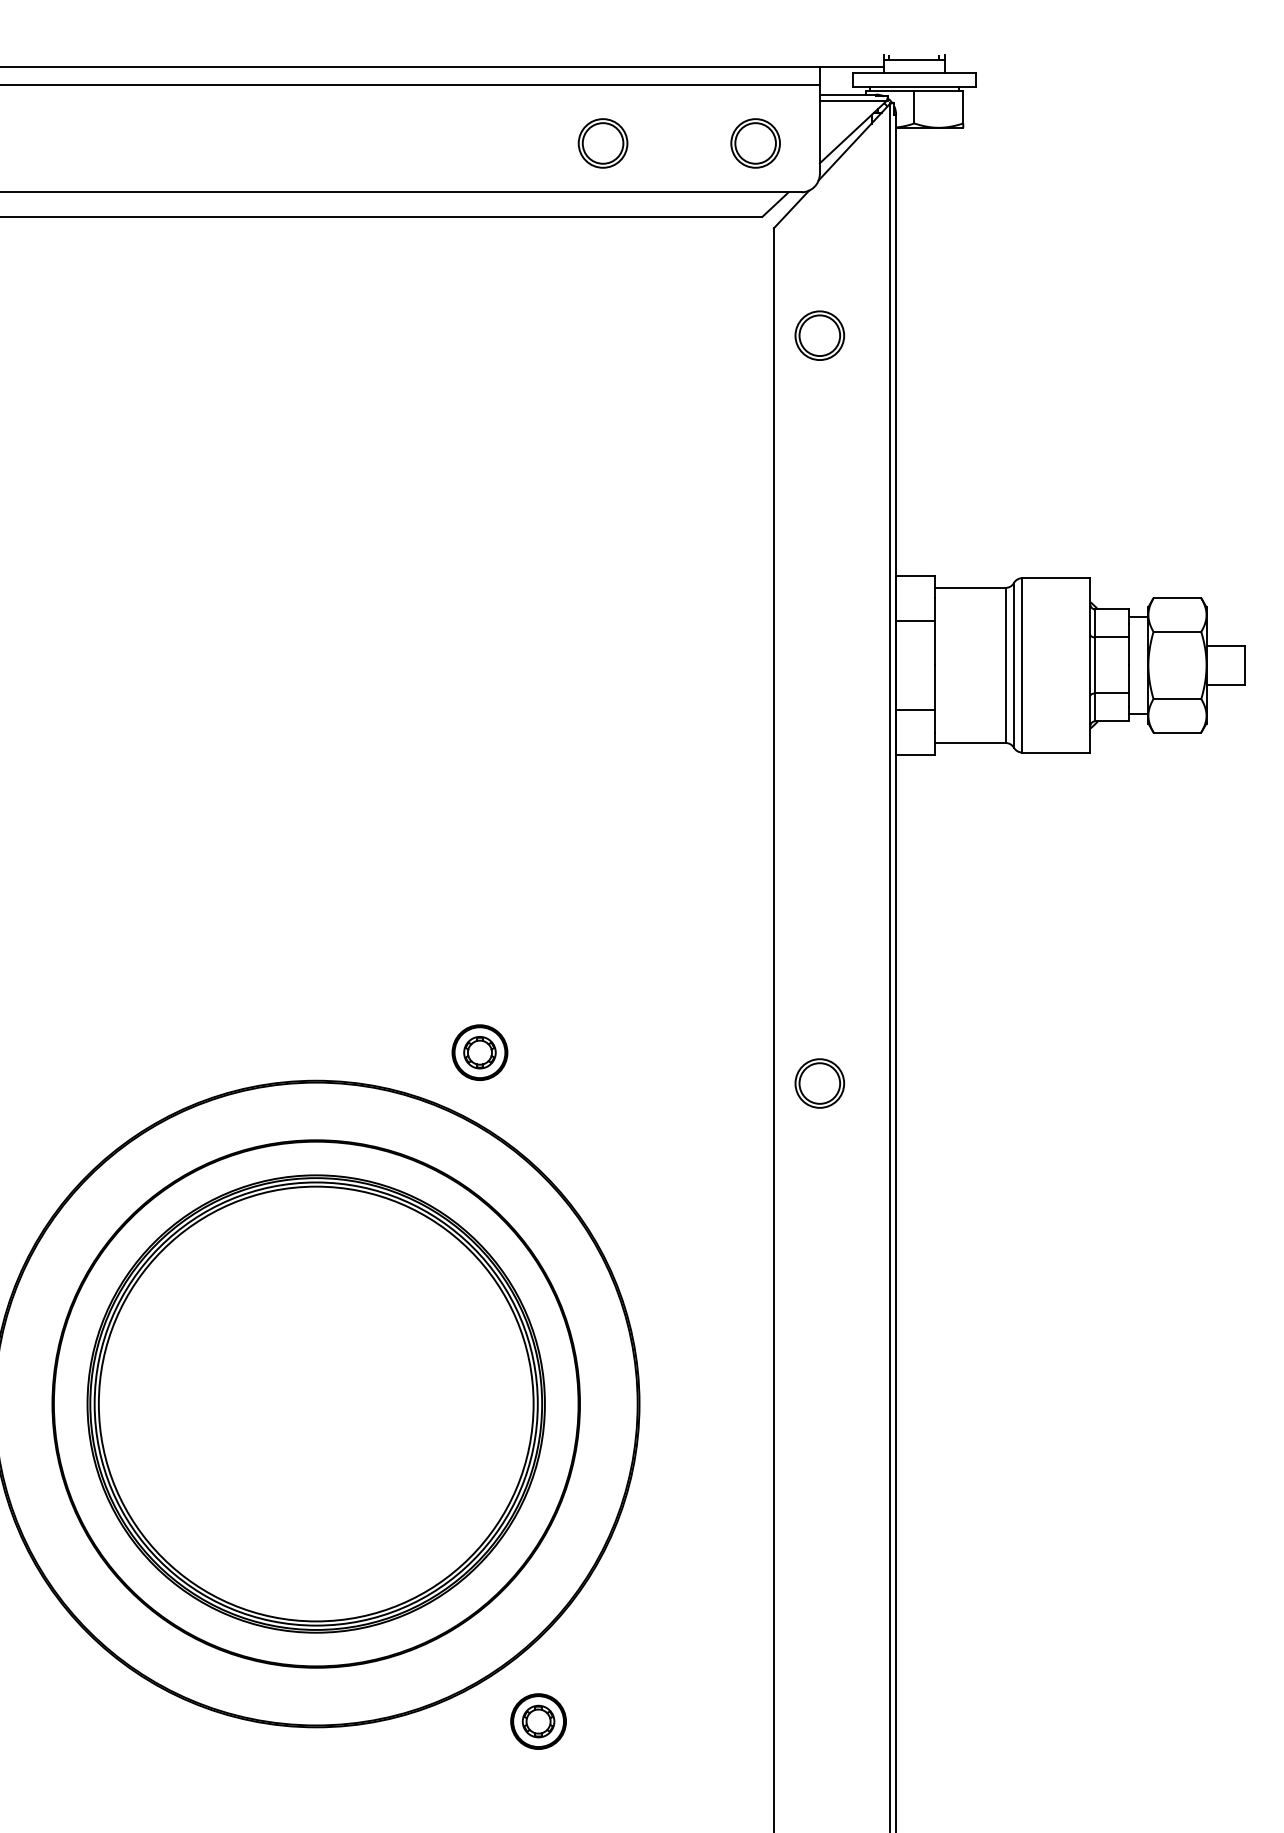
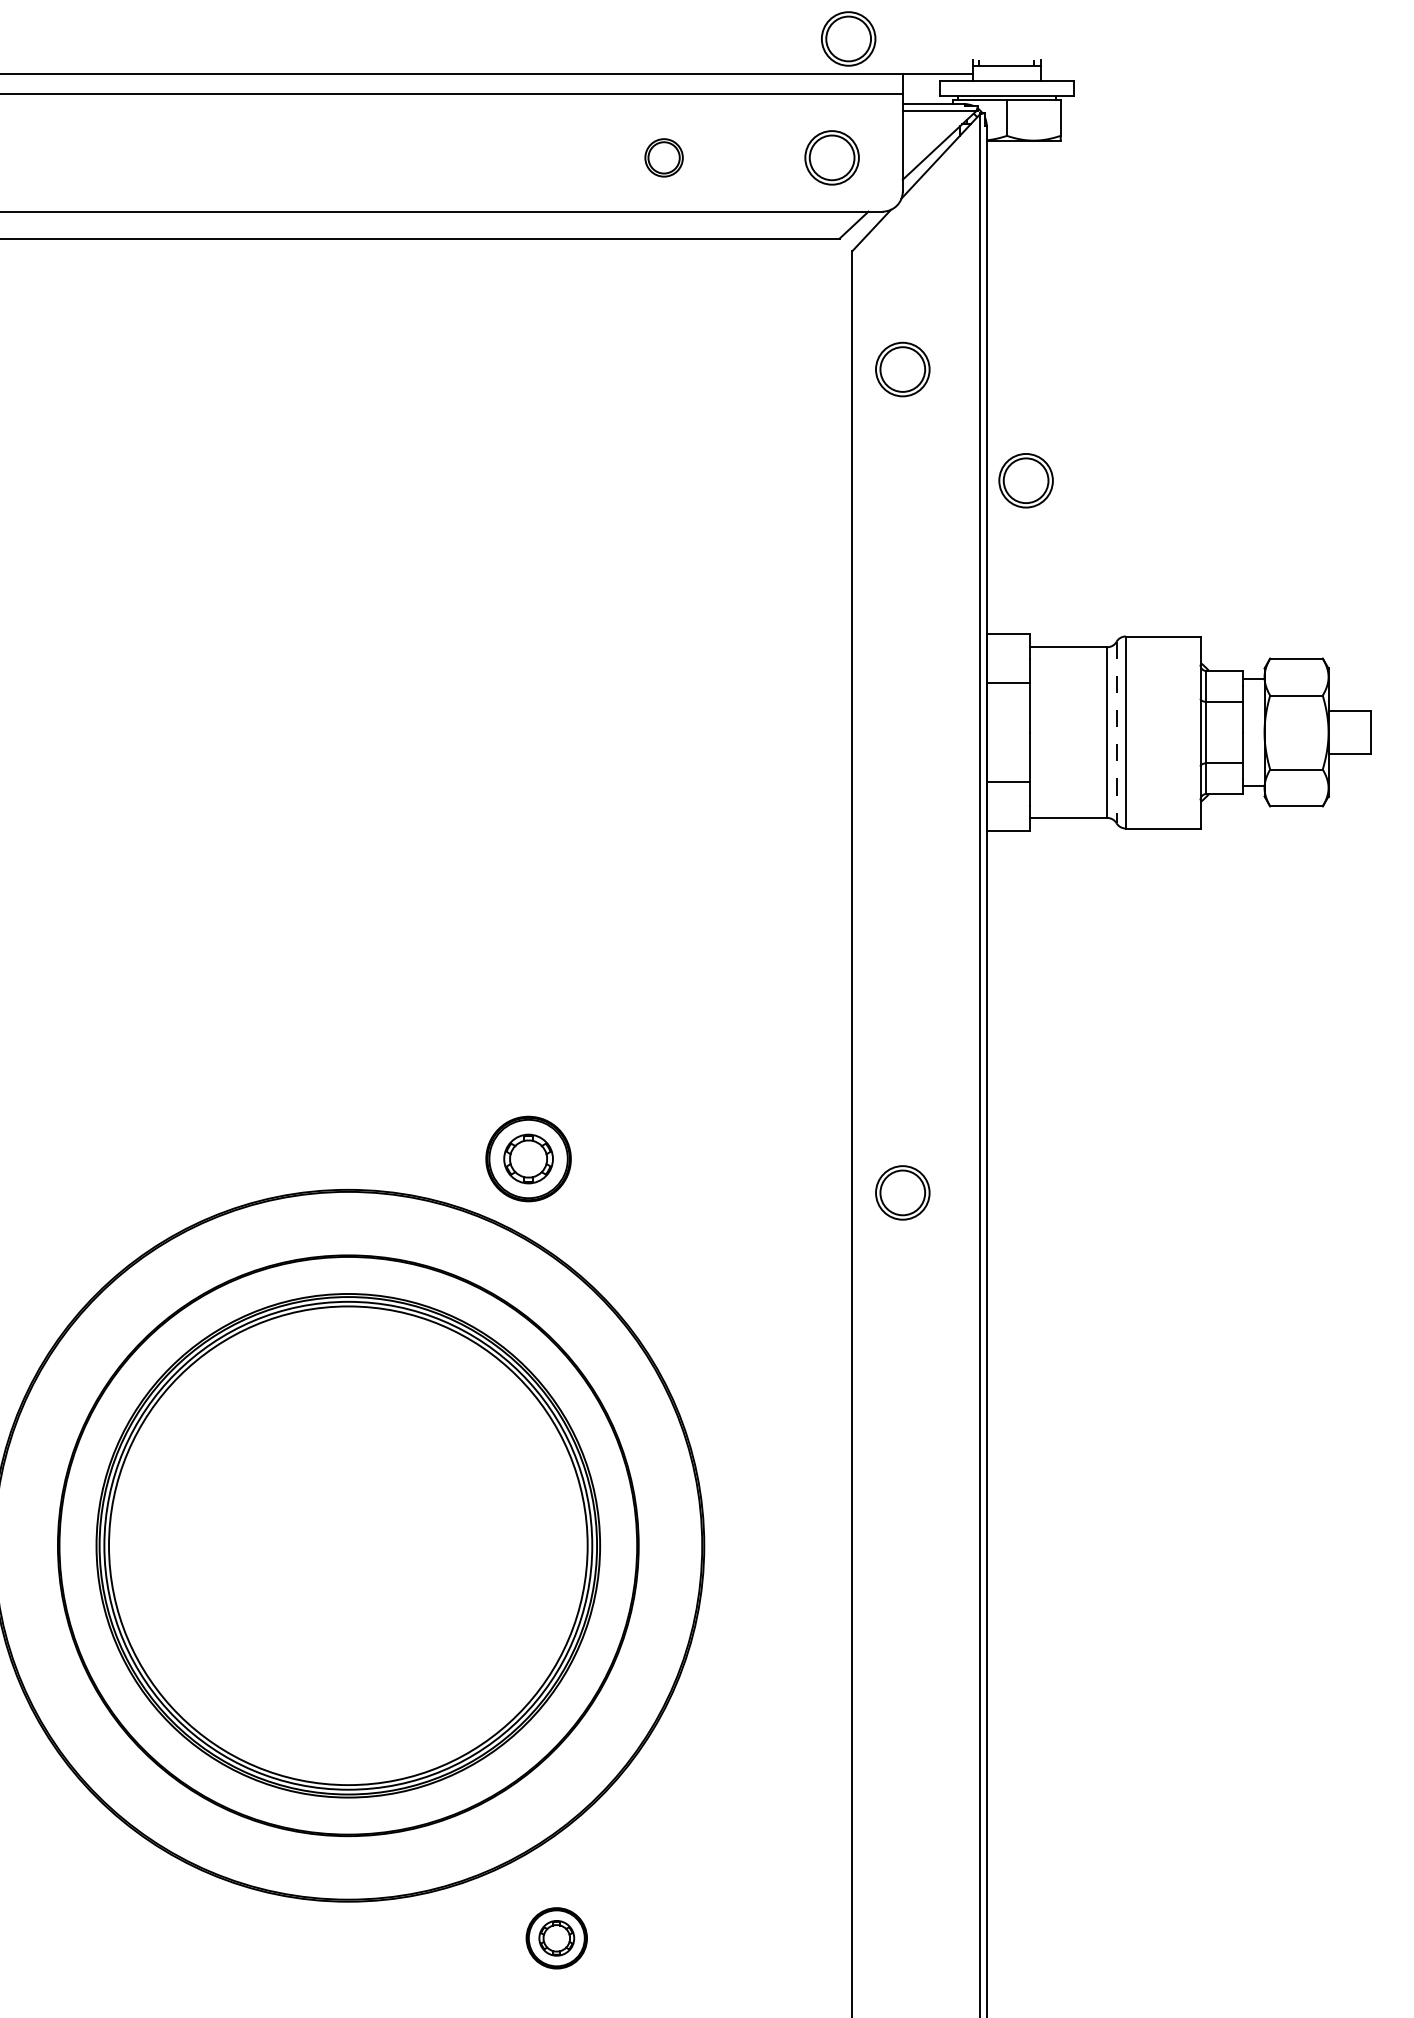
part: (770, 35) -> (848, 39), added
part: (602, 143) -> (663, 157), size x0.7
part: (931, 436) -> (1025, 480), added
line: (1013, 665) -> (1116, 732), solid -> dashed
part: (479, 1052) -> (528, 1158), size x1.4
part: (538, 1721) -> (556, 1938), moved

